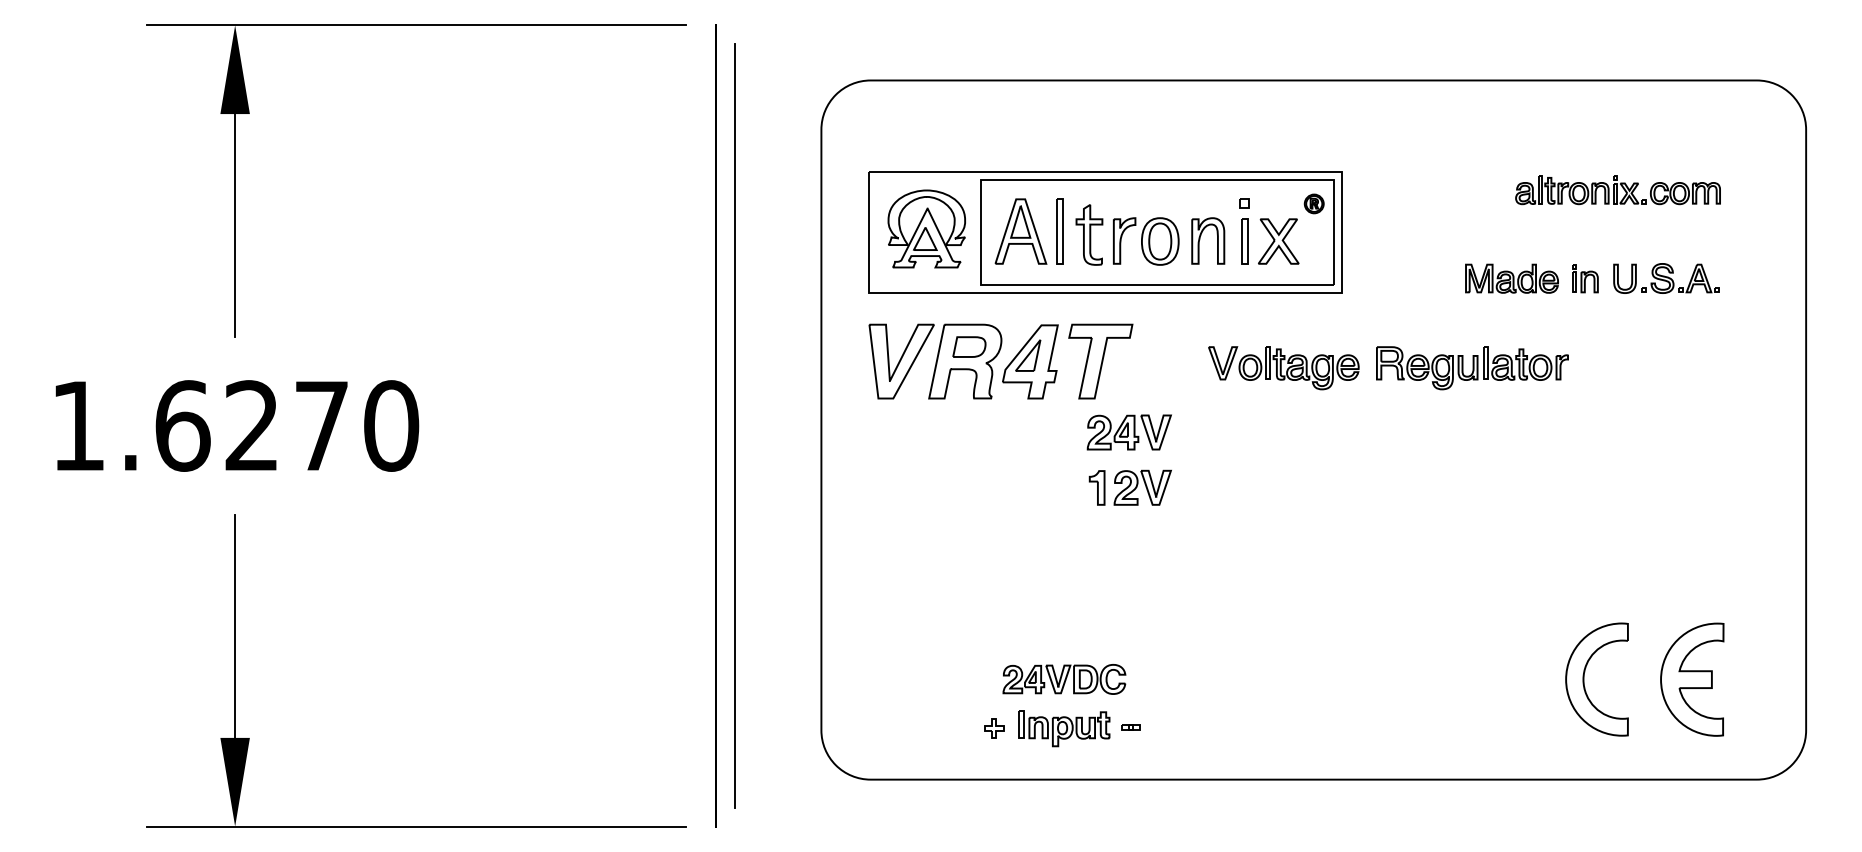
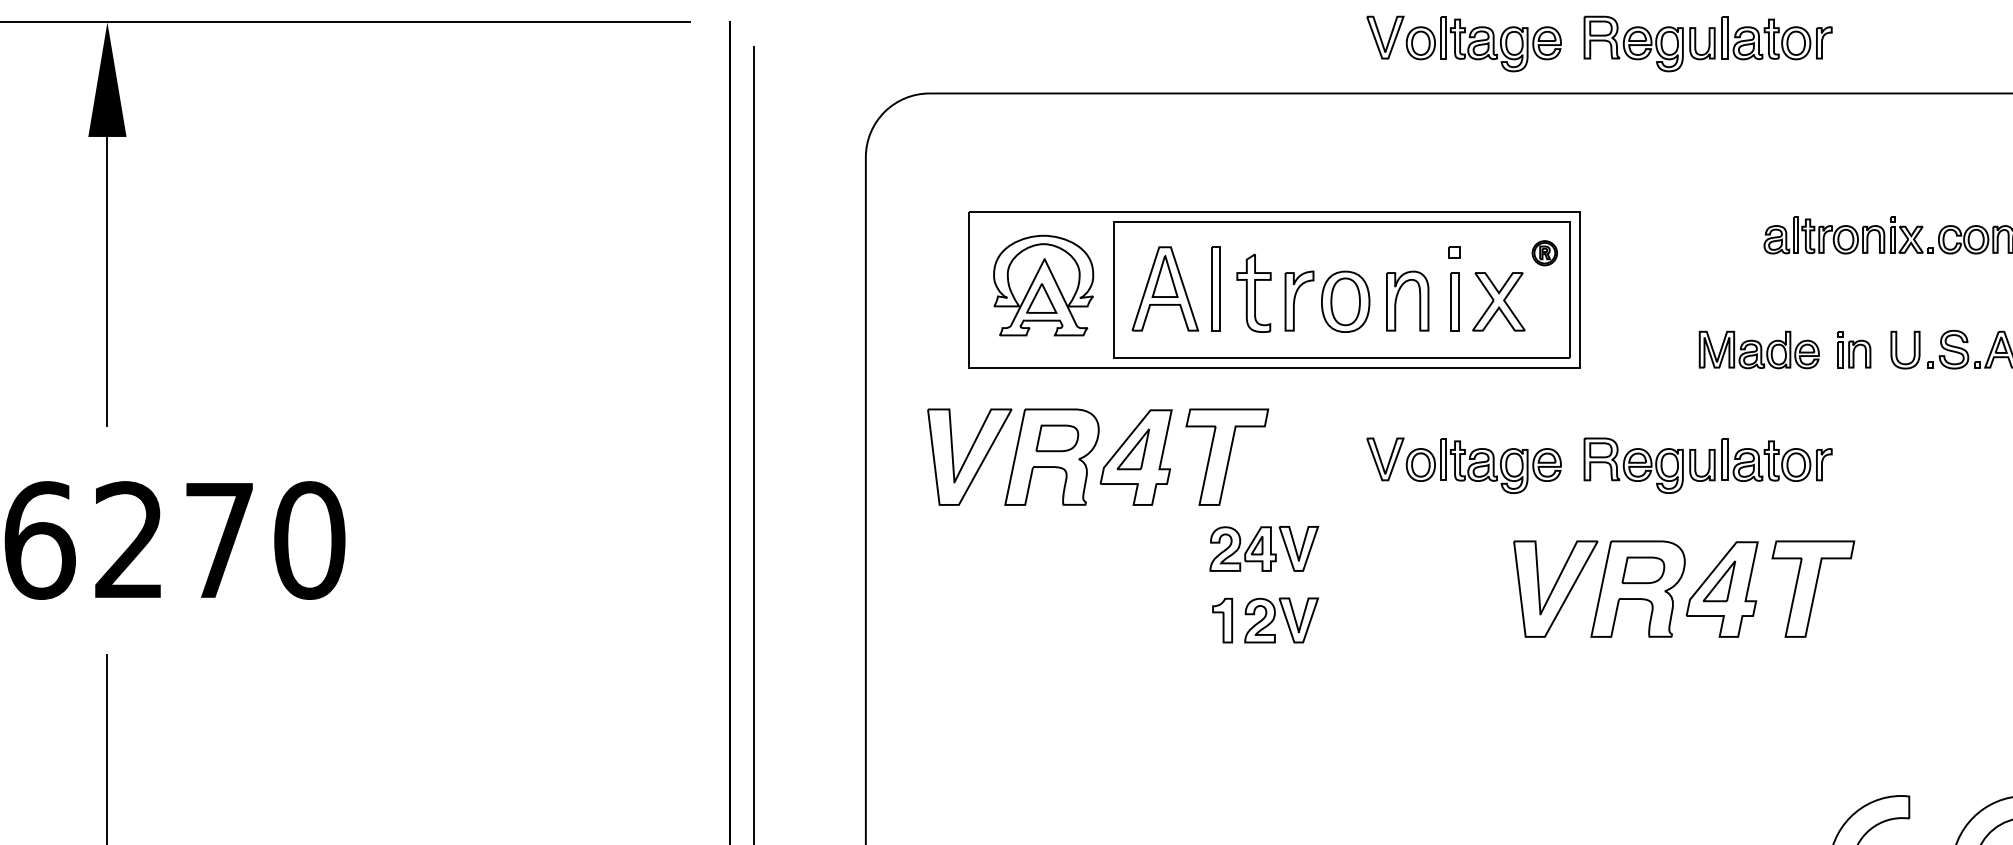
part: (1388, 42) -> (1599, 44), added
part: (1105, 232) -> (1274, 290), moved
part: (1453, 463) -> (1683, 588), added

